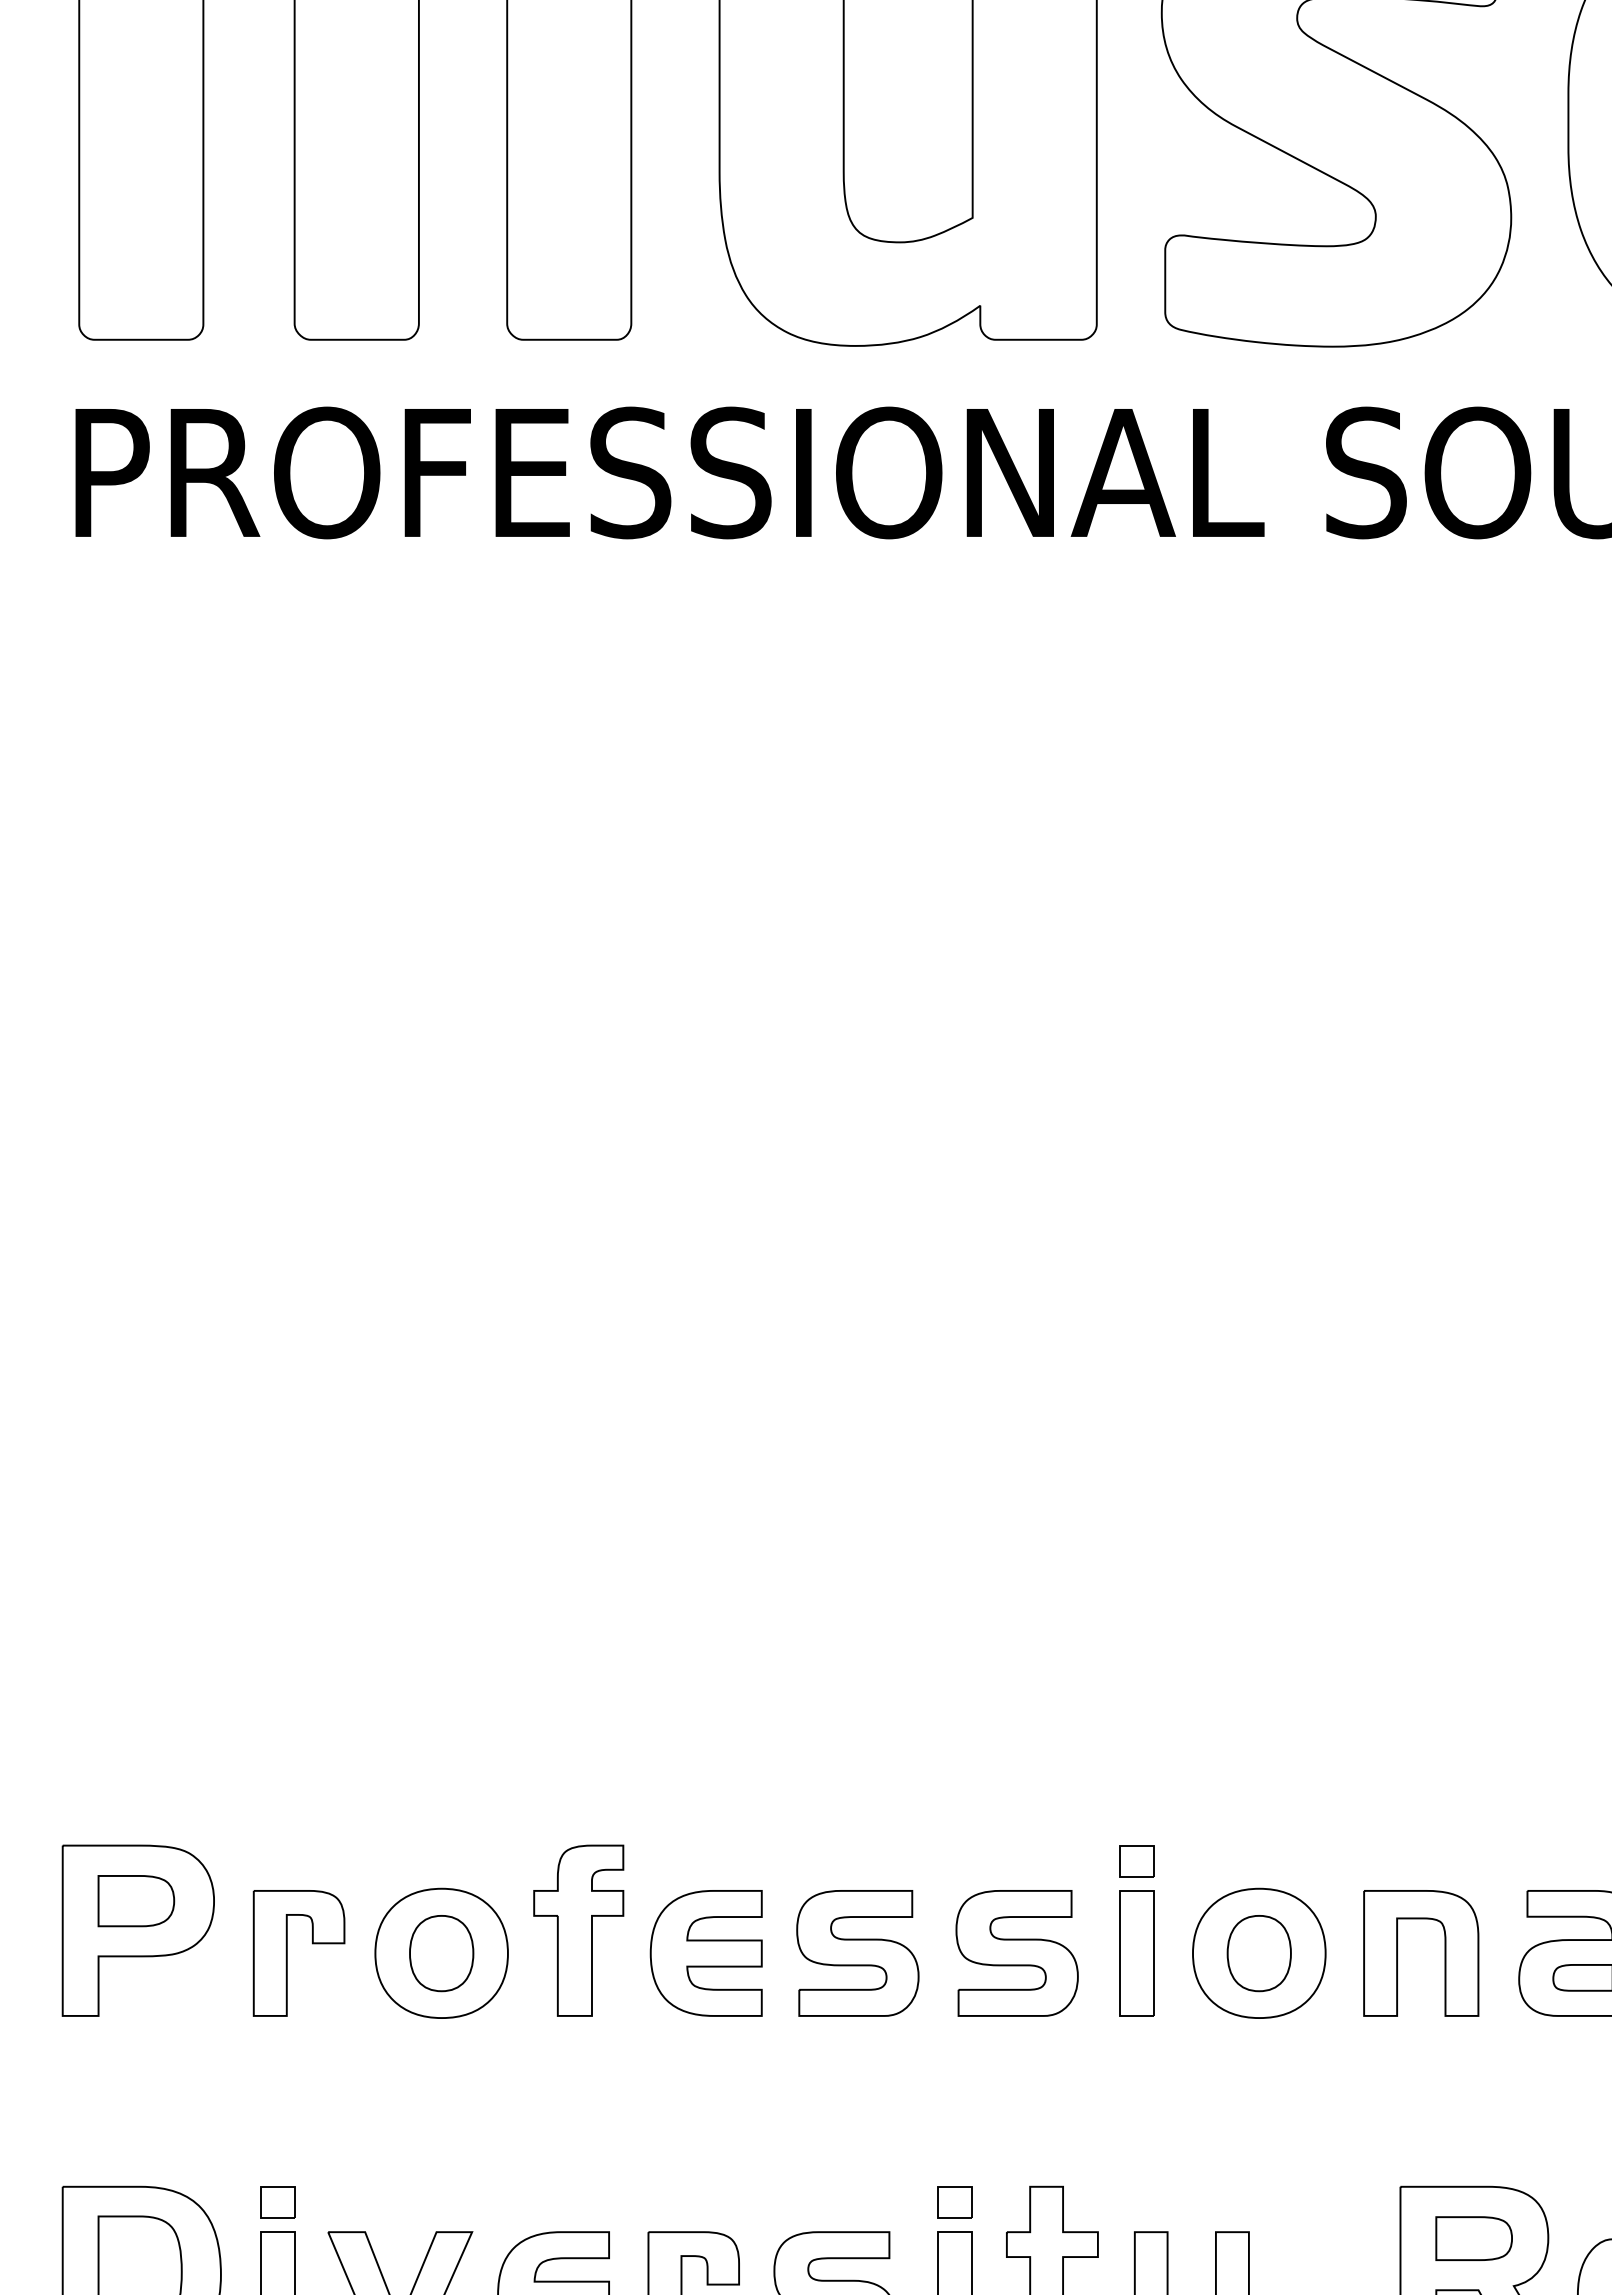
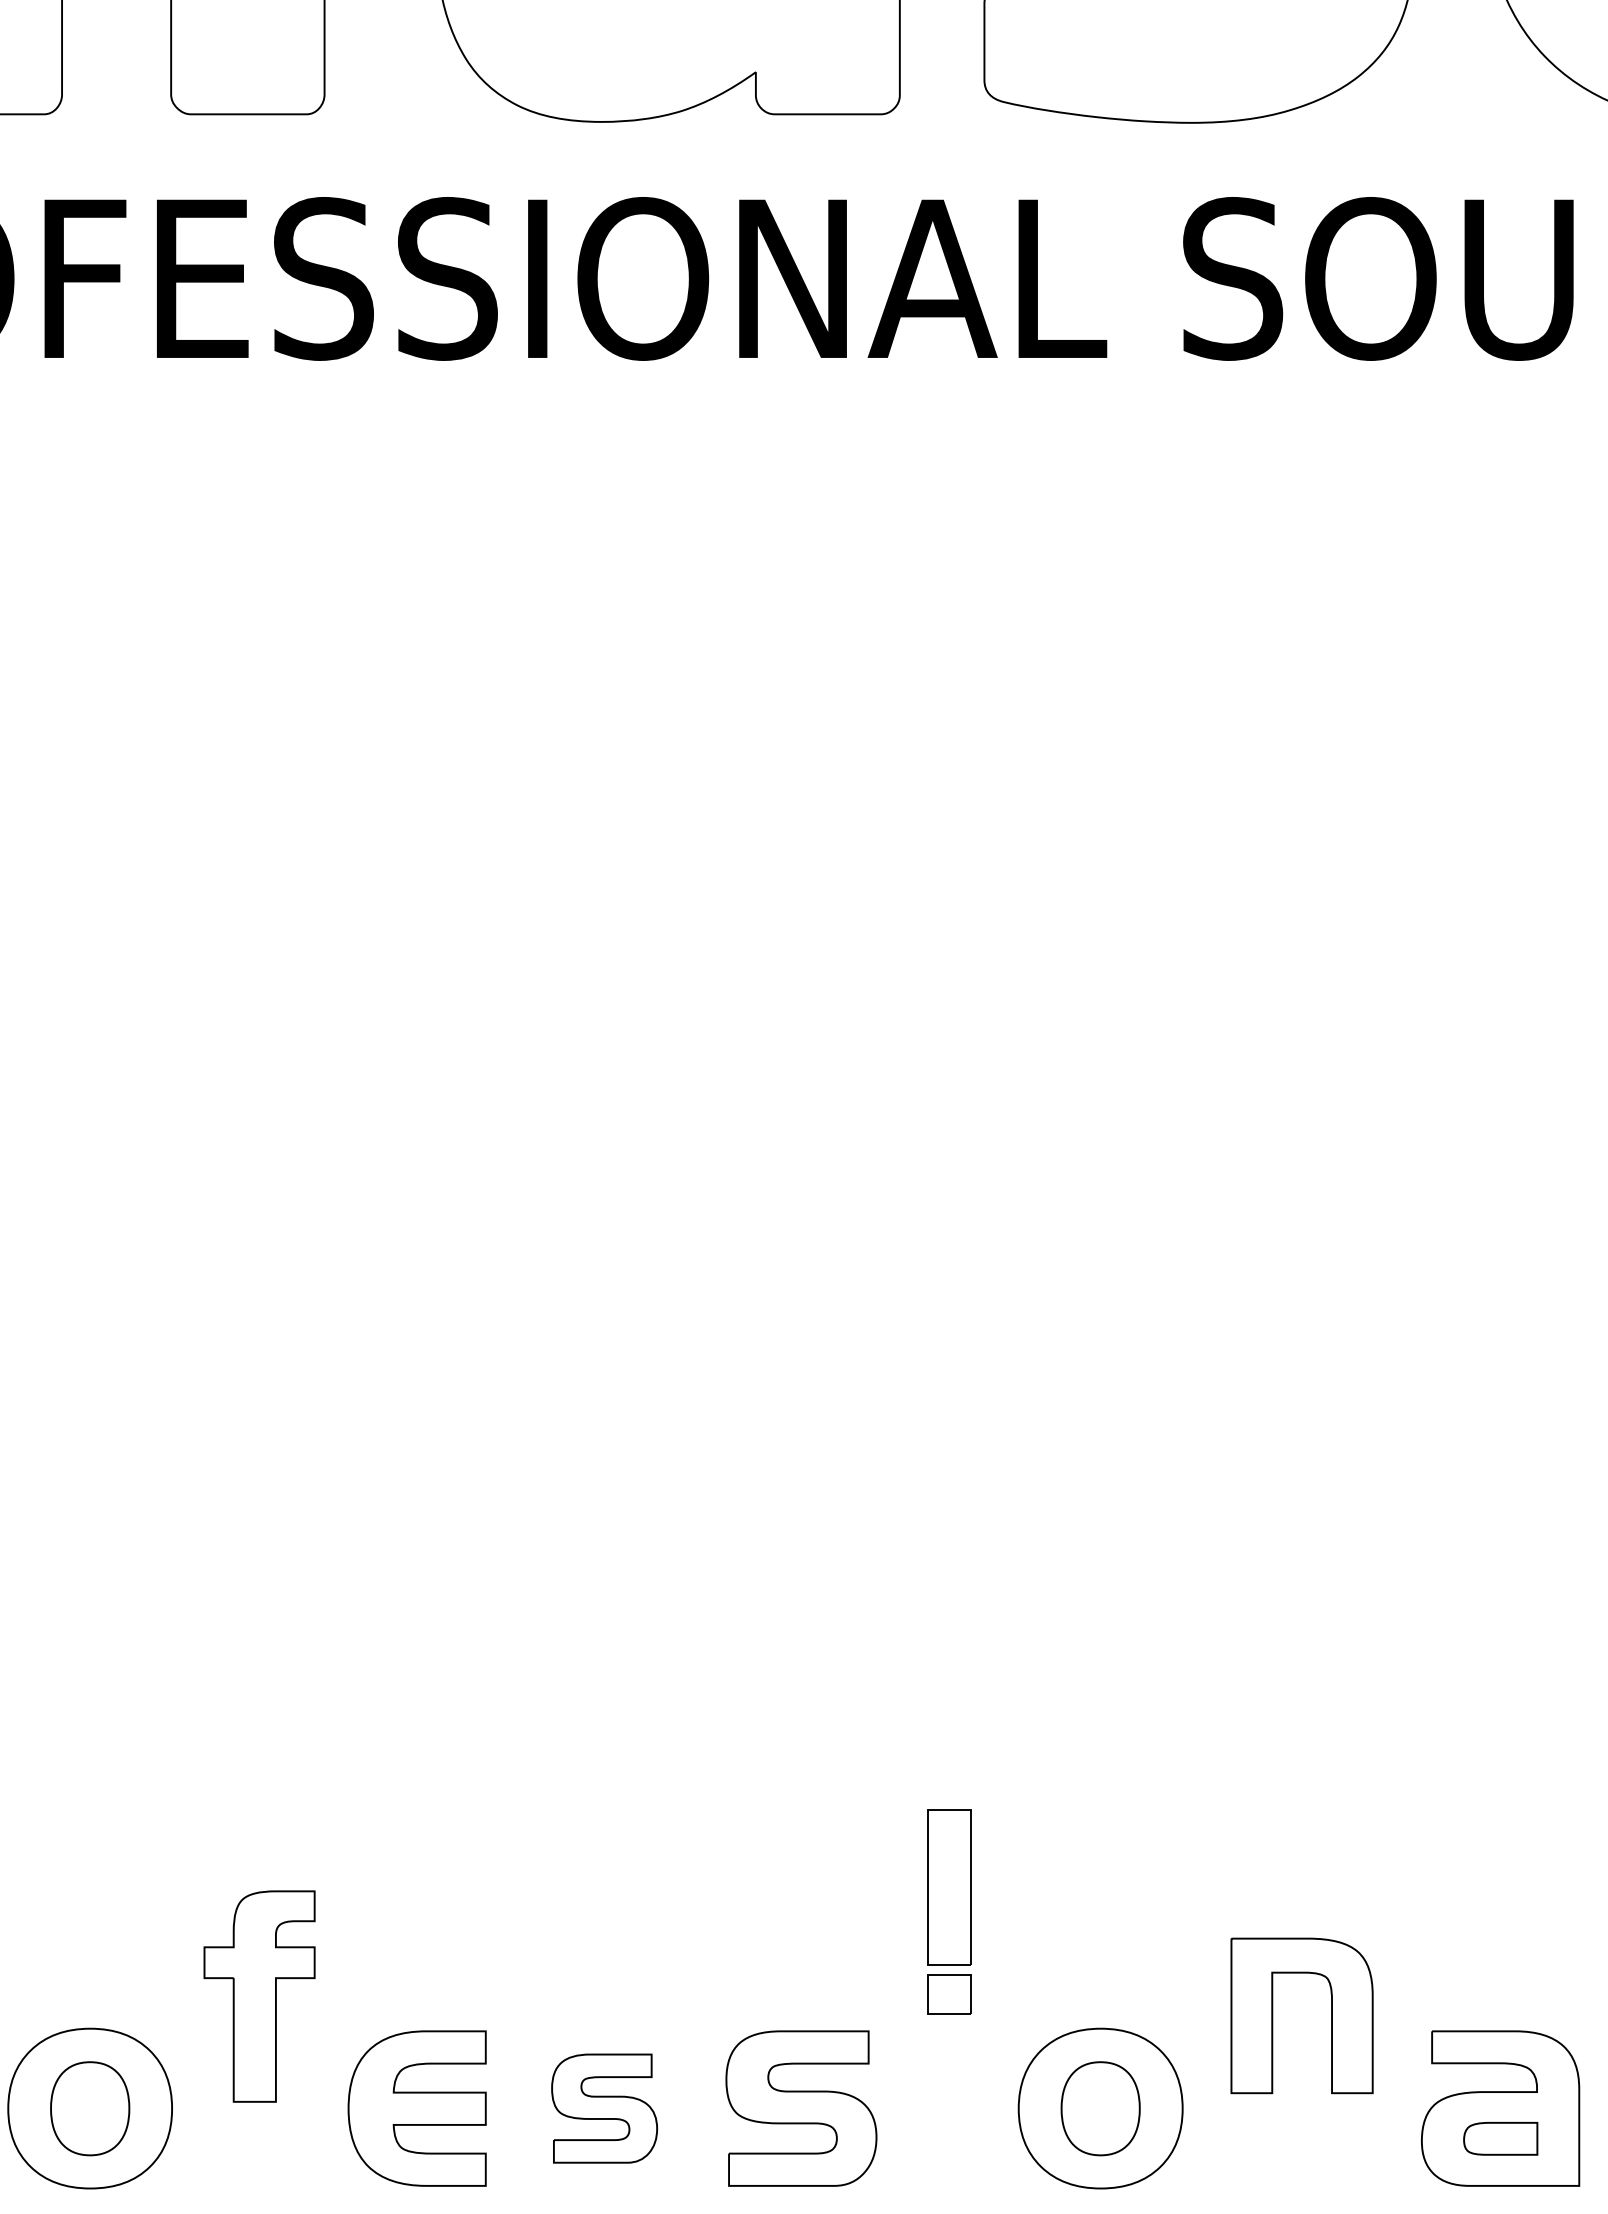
part: (578, 1930) -> (259, 1996), moved
part: (857, 1953) -> (604, 2108), size x0.7
part: (1136, 1953) -> (948, 1887), moved
part: (1444, 1953) -> (1330, 2016), moved

